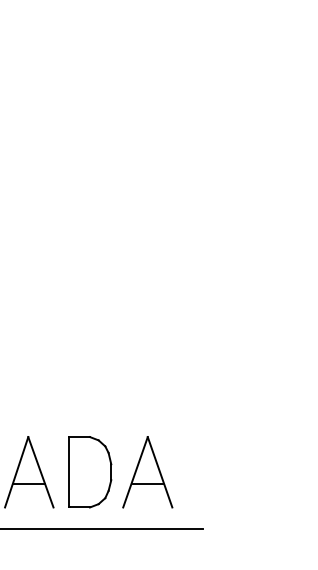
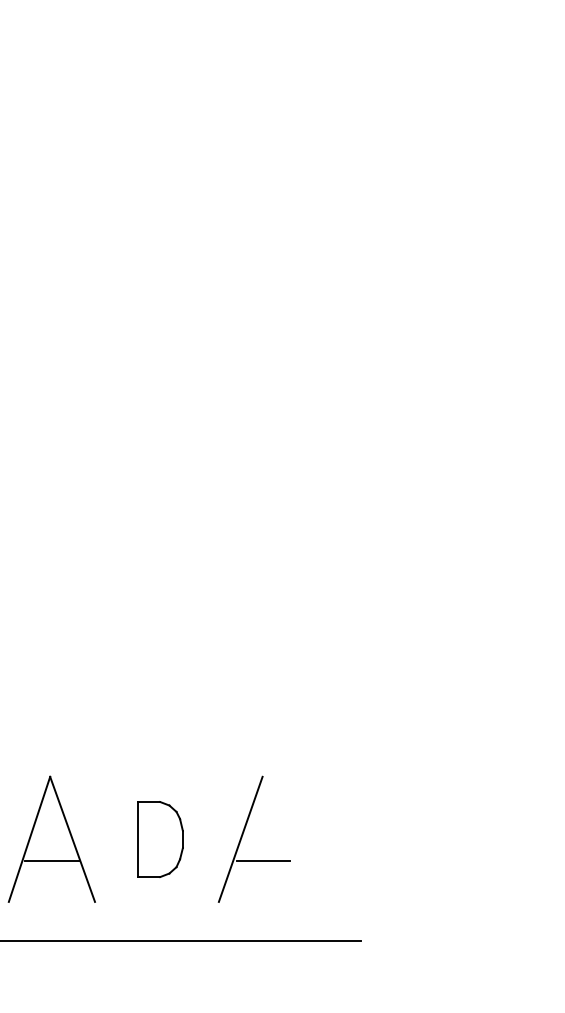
part: (90, 472) -> (160, 839), size x0.6
line: (159, 472) -> (283, 839), removed

